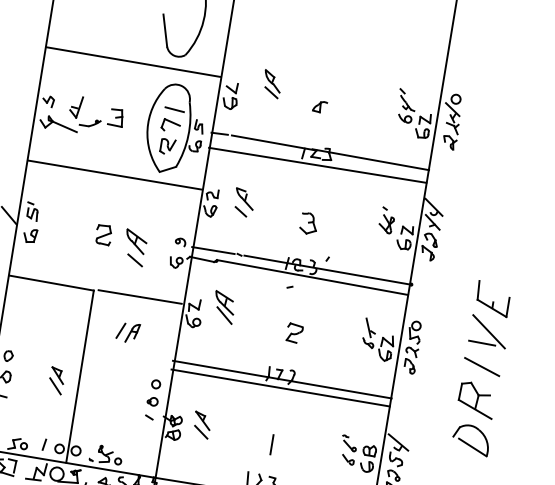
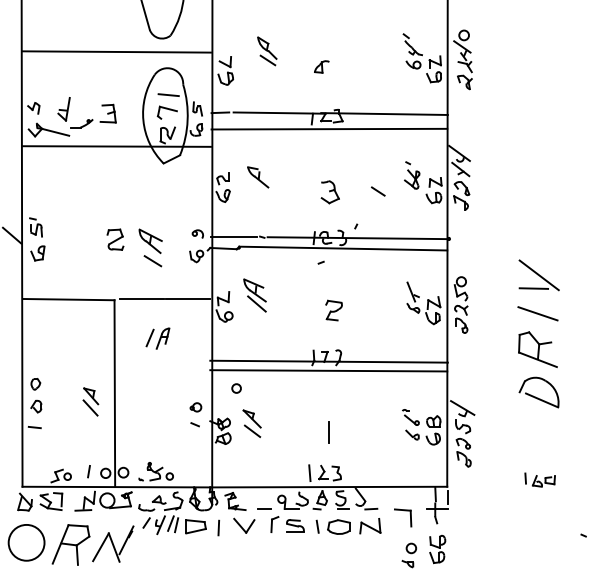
line: (114, 174) -> (116, 146), moved
line: (241, 211) -> (378, 191), moved
part: (492, 298) -> (537, 239), removed
circle: (156, 384) -> (236, 388), moved

